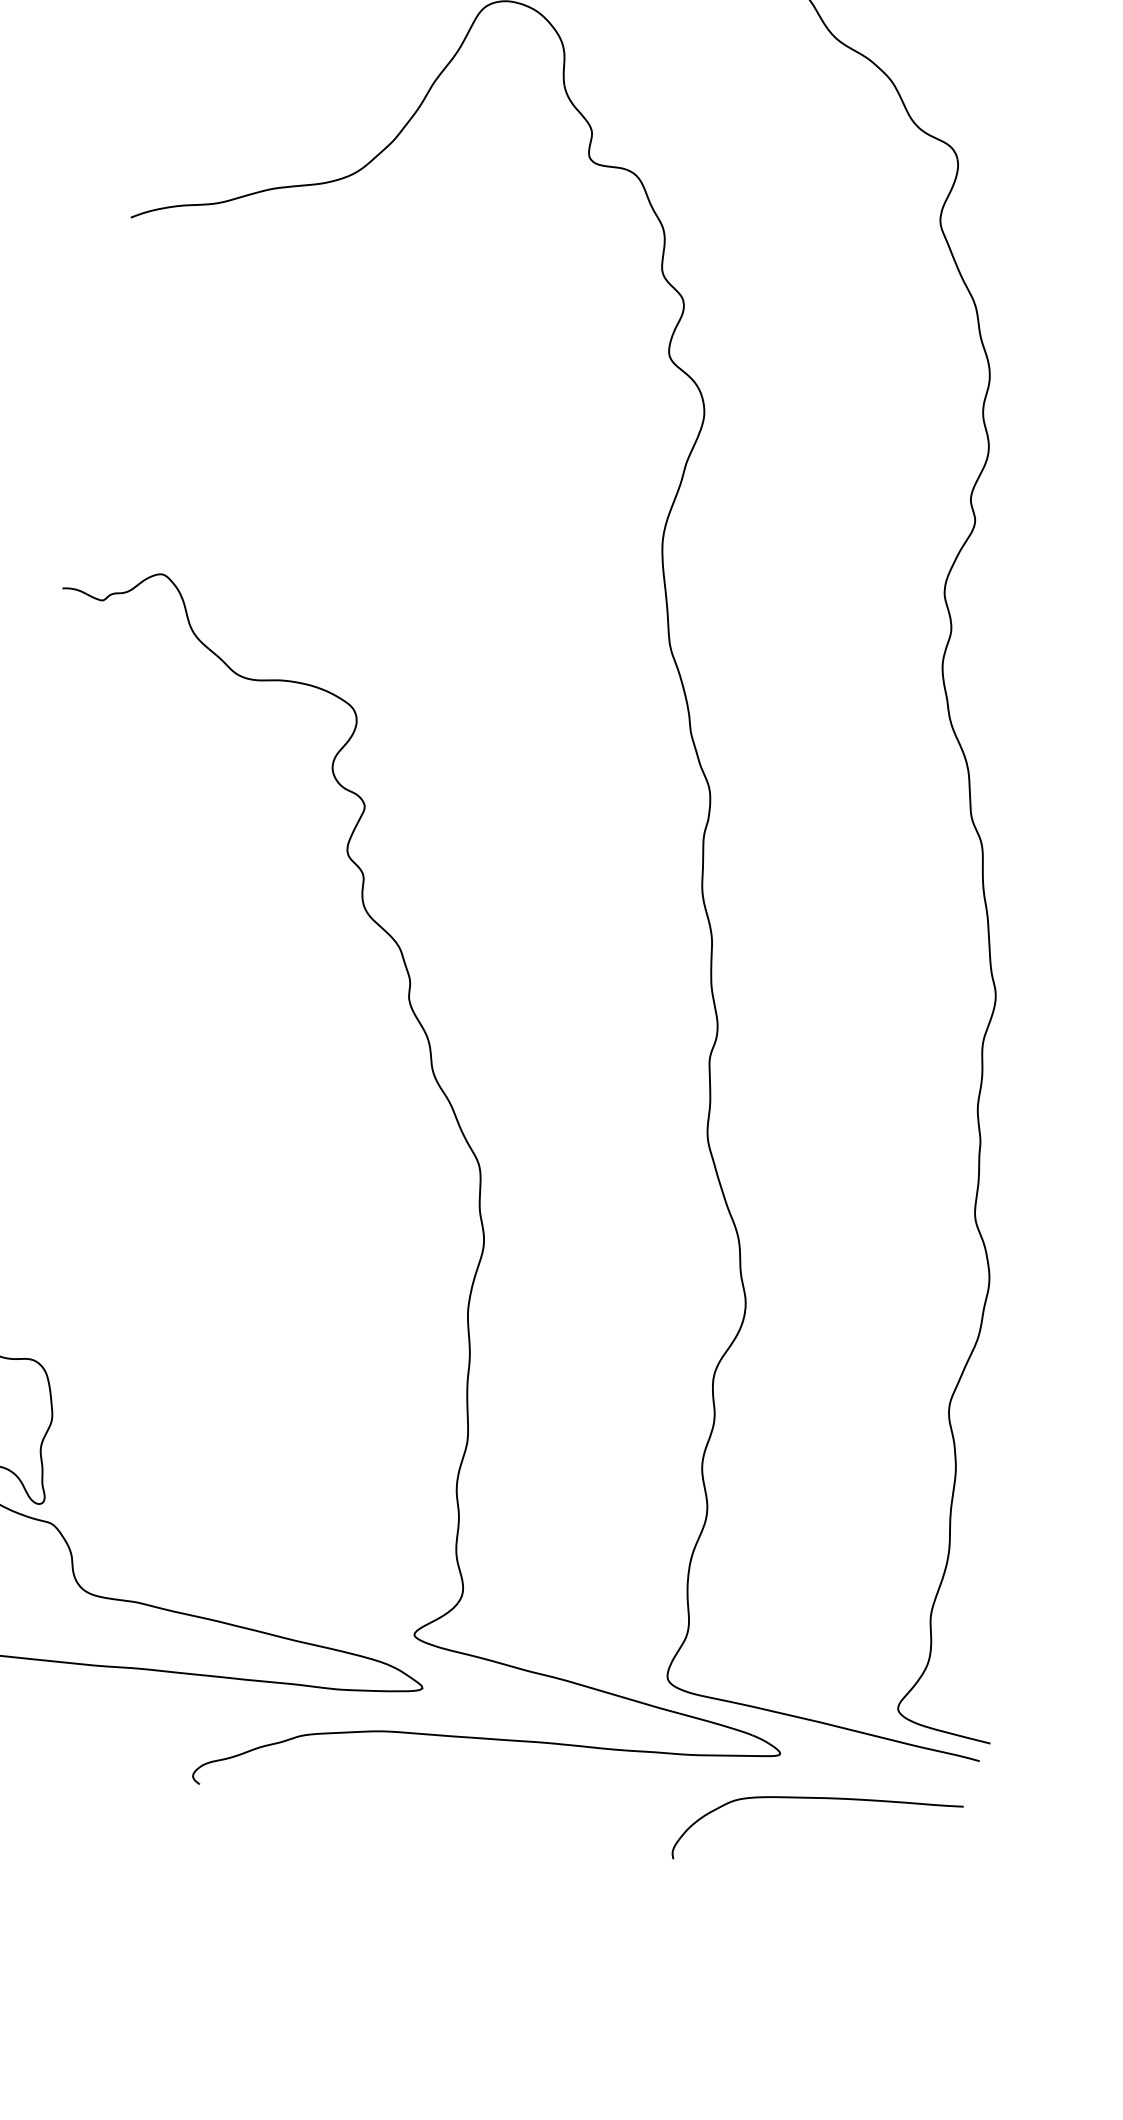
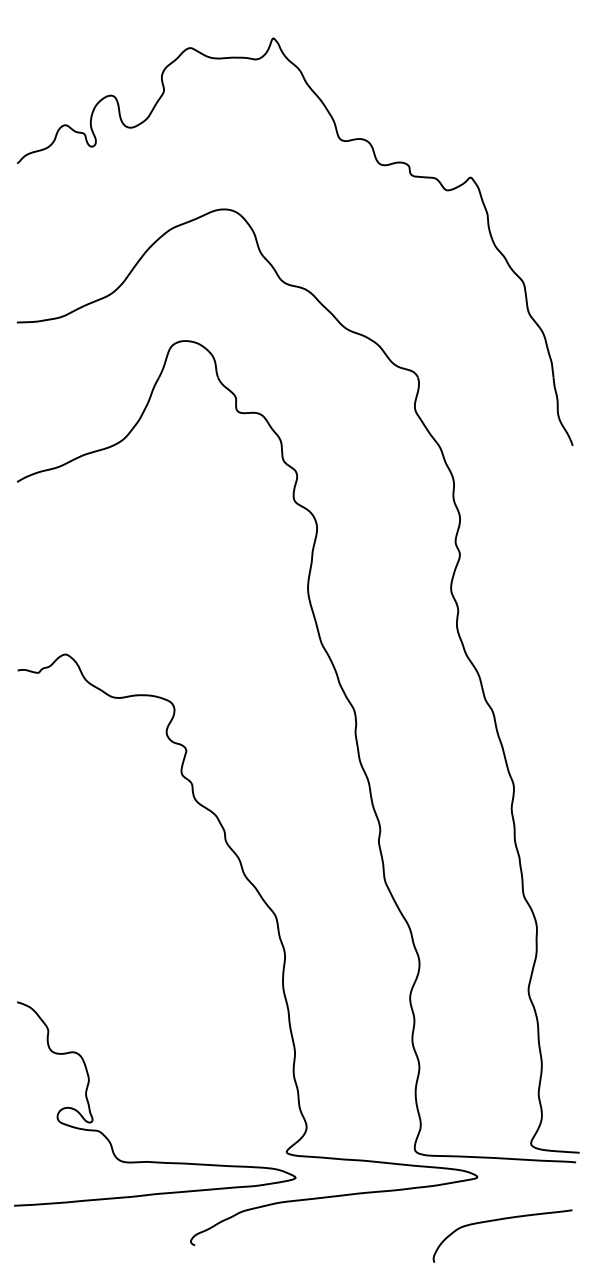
curve: (818, 1800) -> (500, 1220), moved

